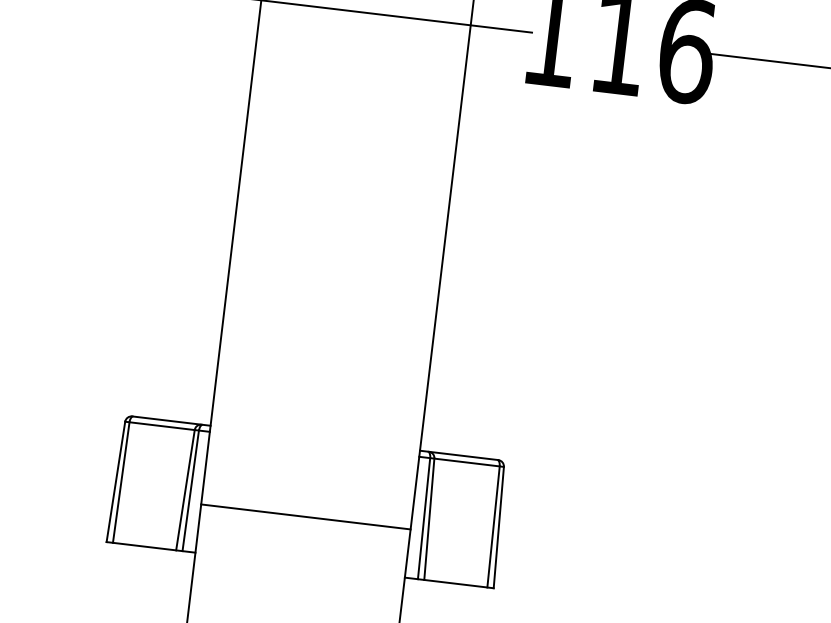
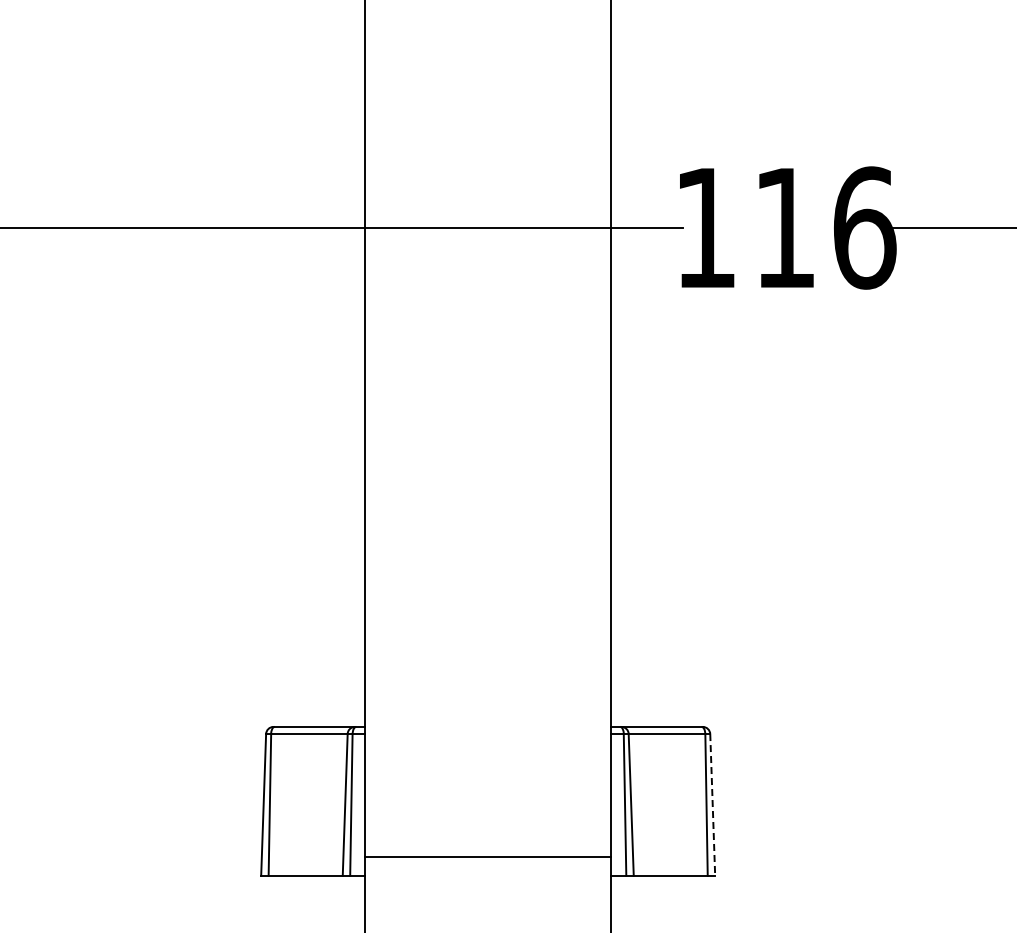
line: (305, 517) -> (487, 857), moved
line: (498, 527) -> (712, 804), solid -> dashed

